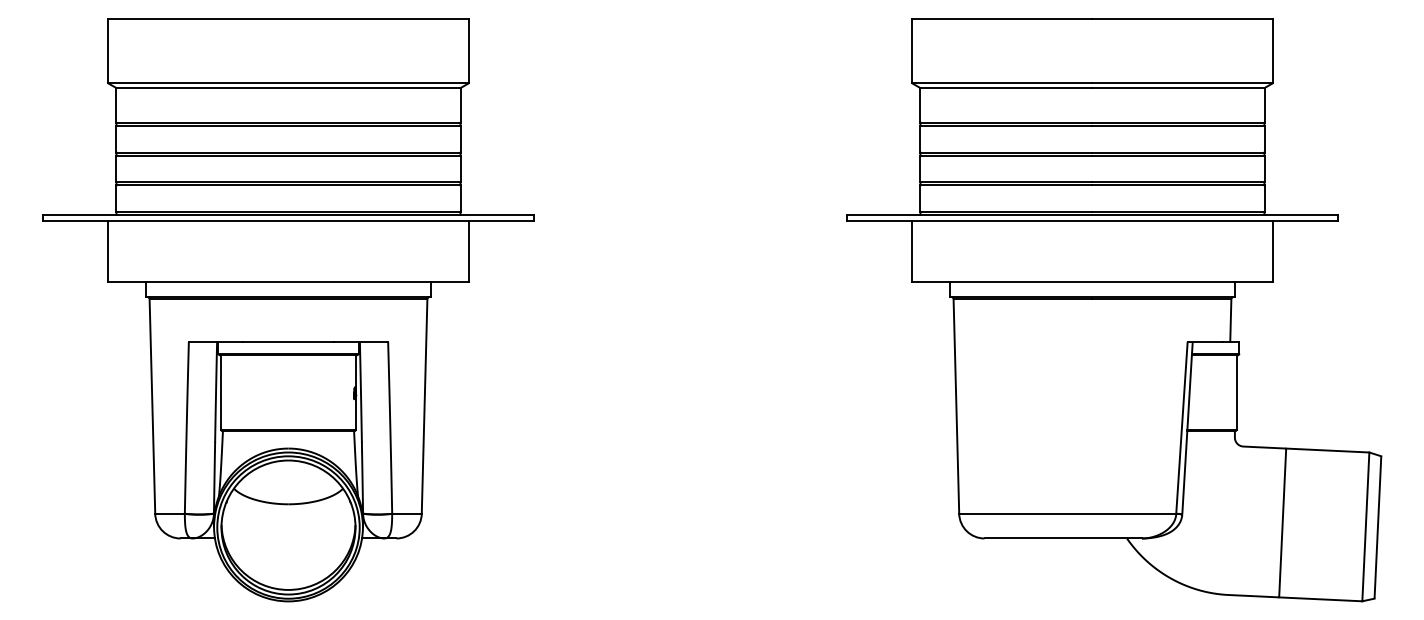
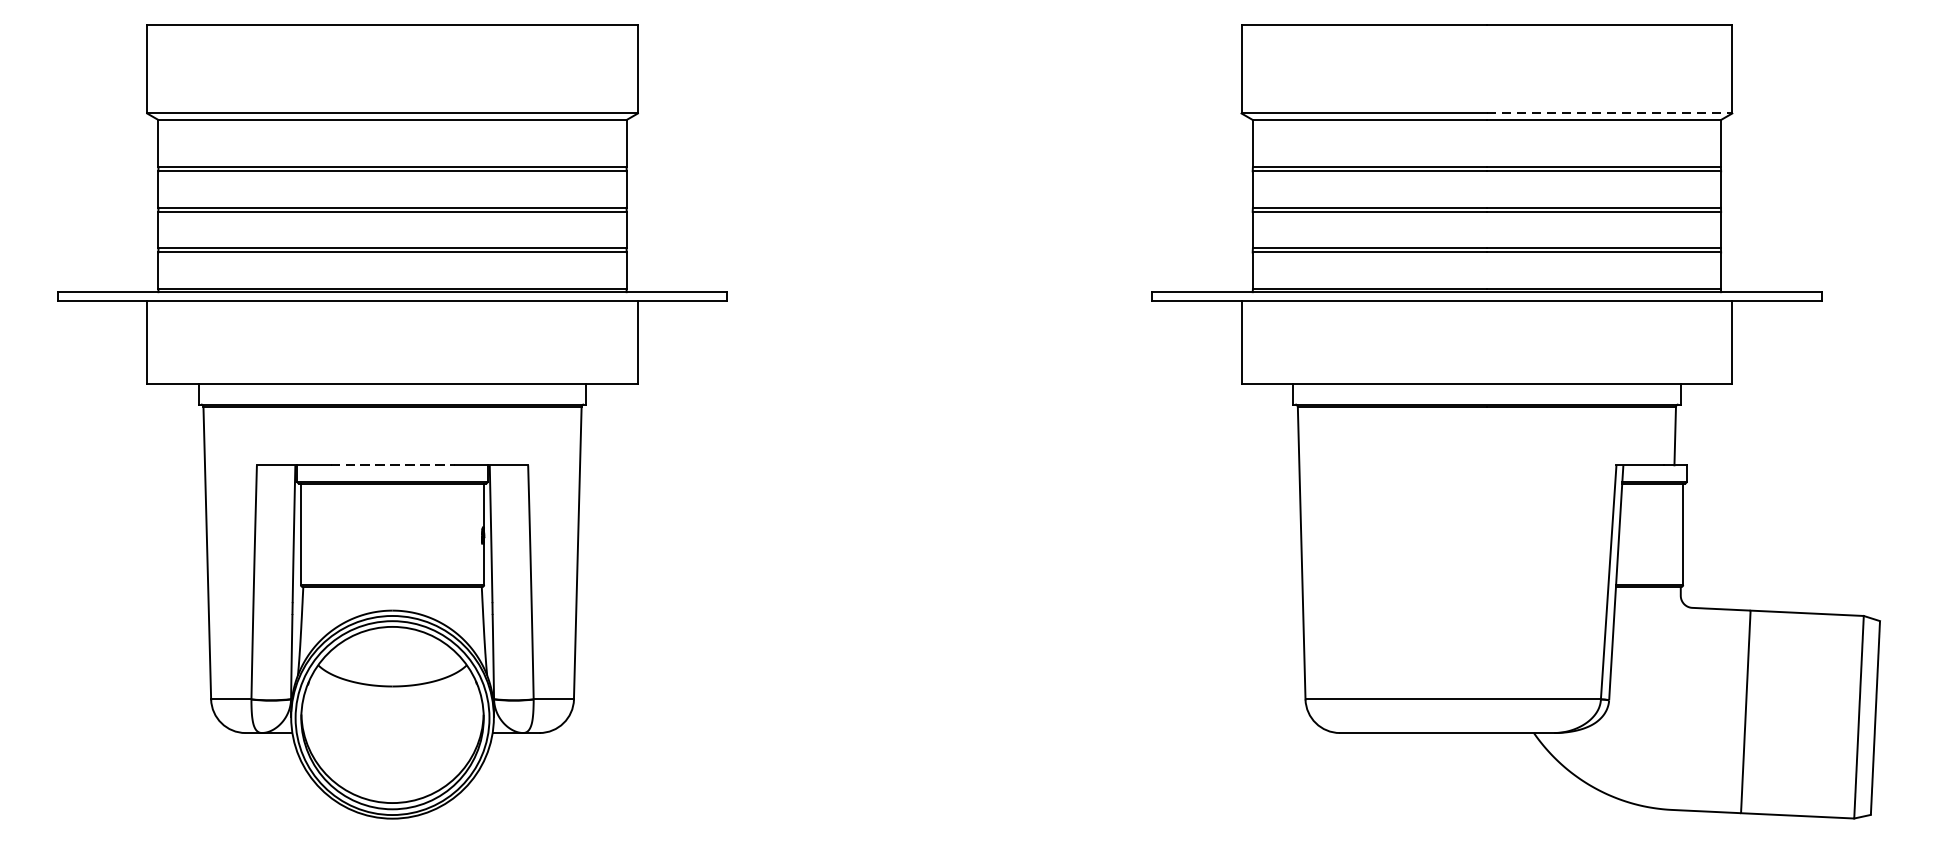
line: (1183, 83) -> (1610, 113), solid -> dashed
line: (288, 341) -> (392, 464), solid -> dashed

